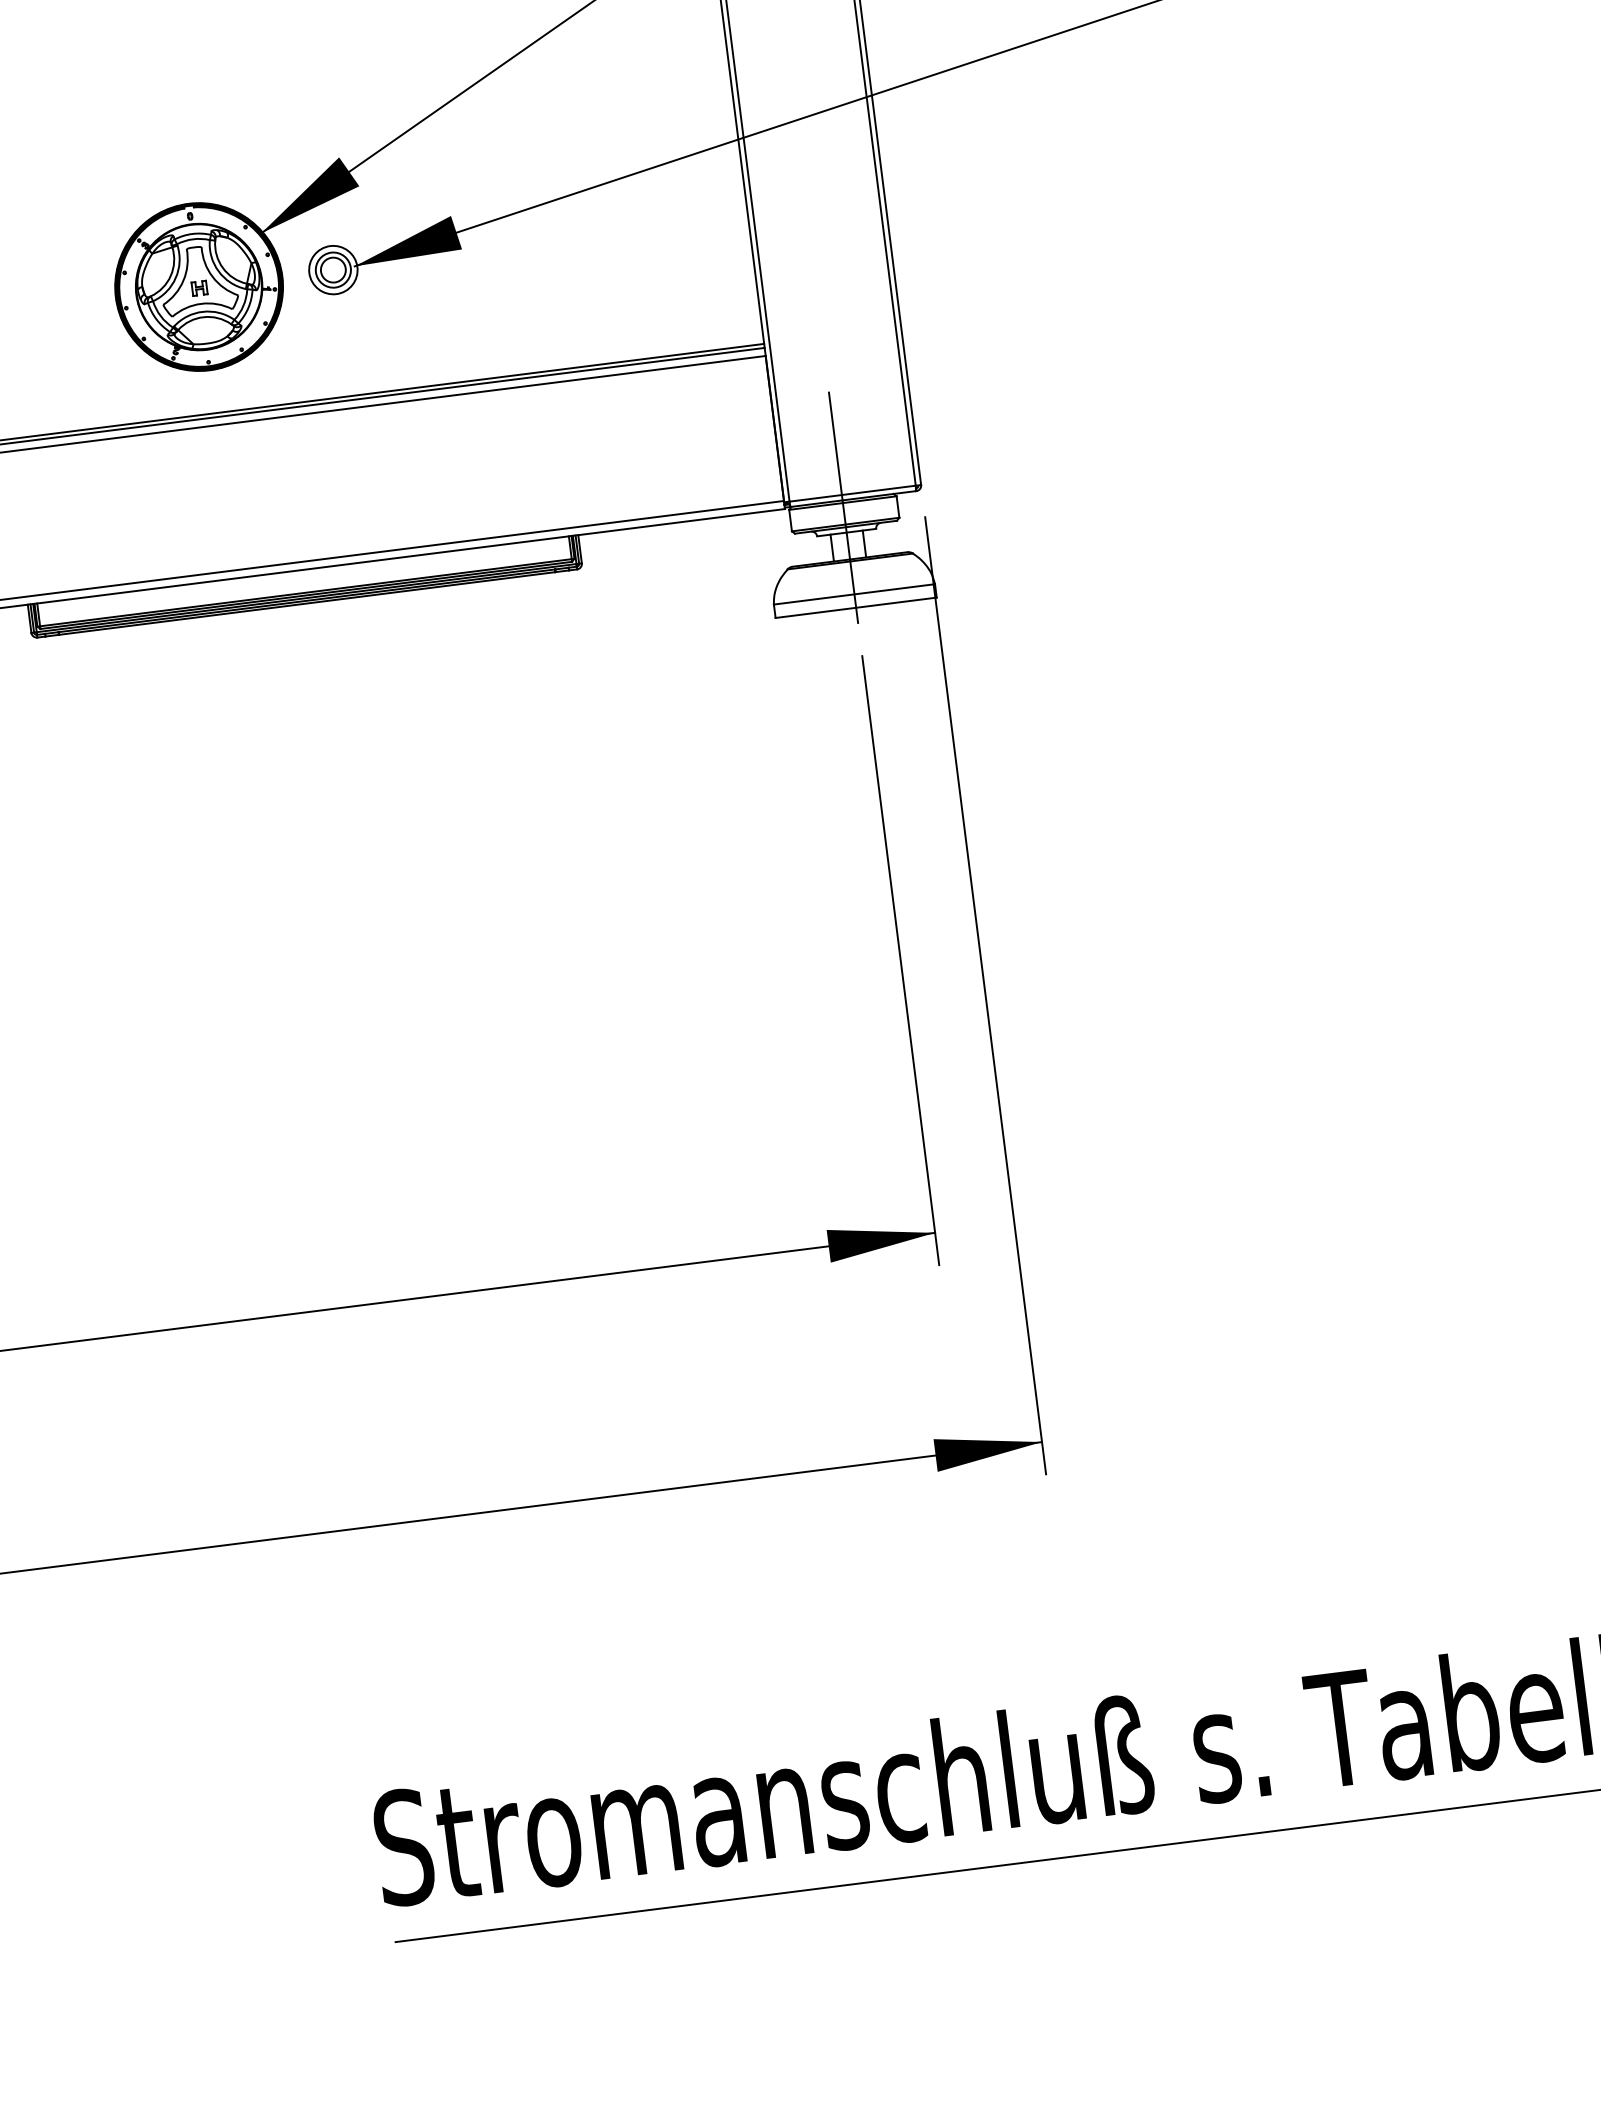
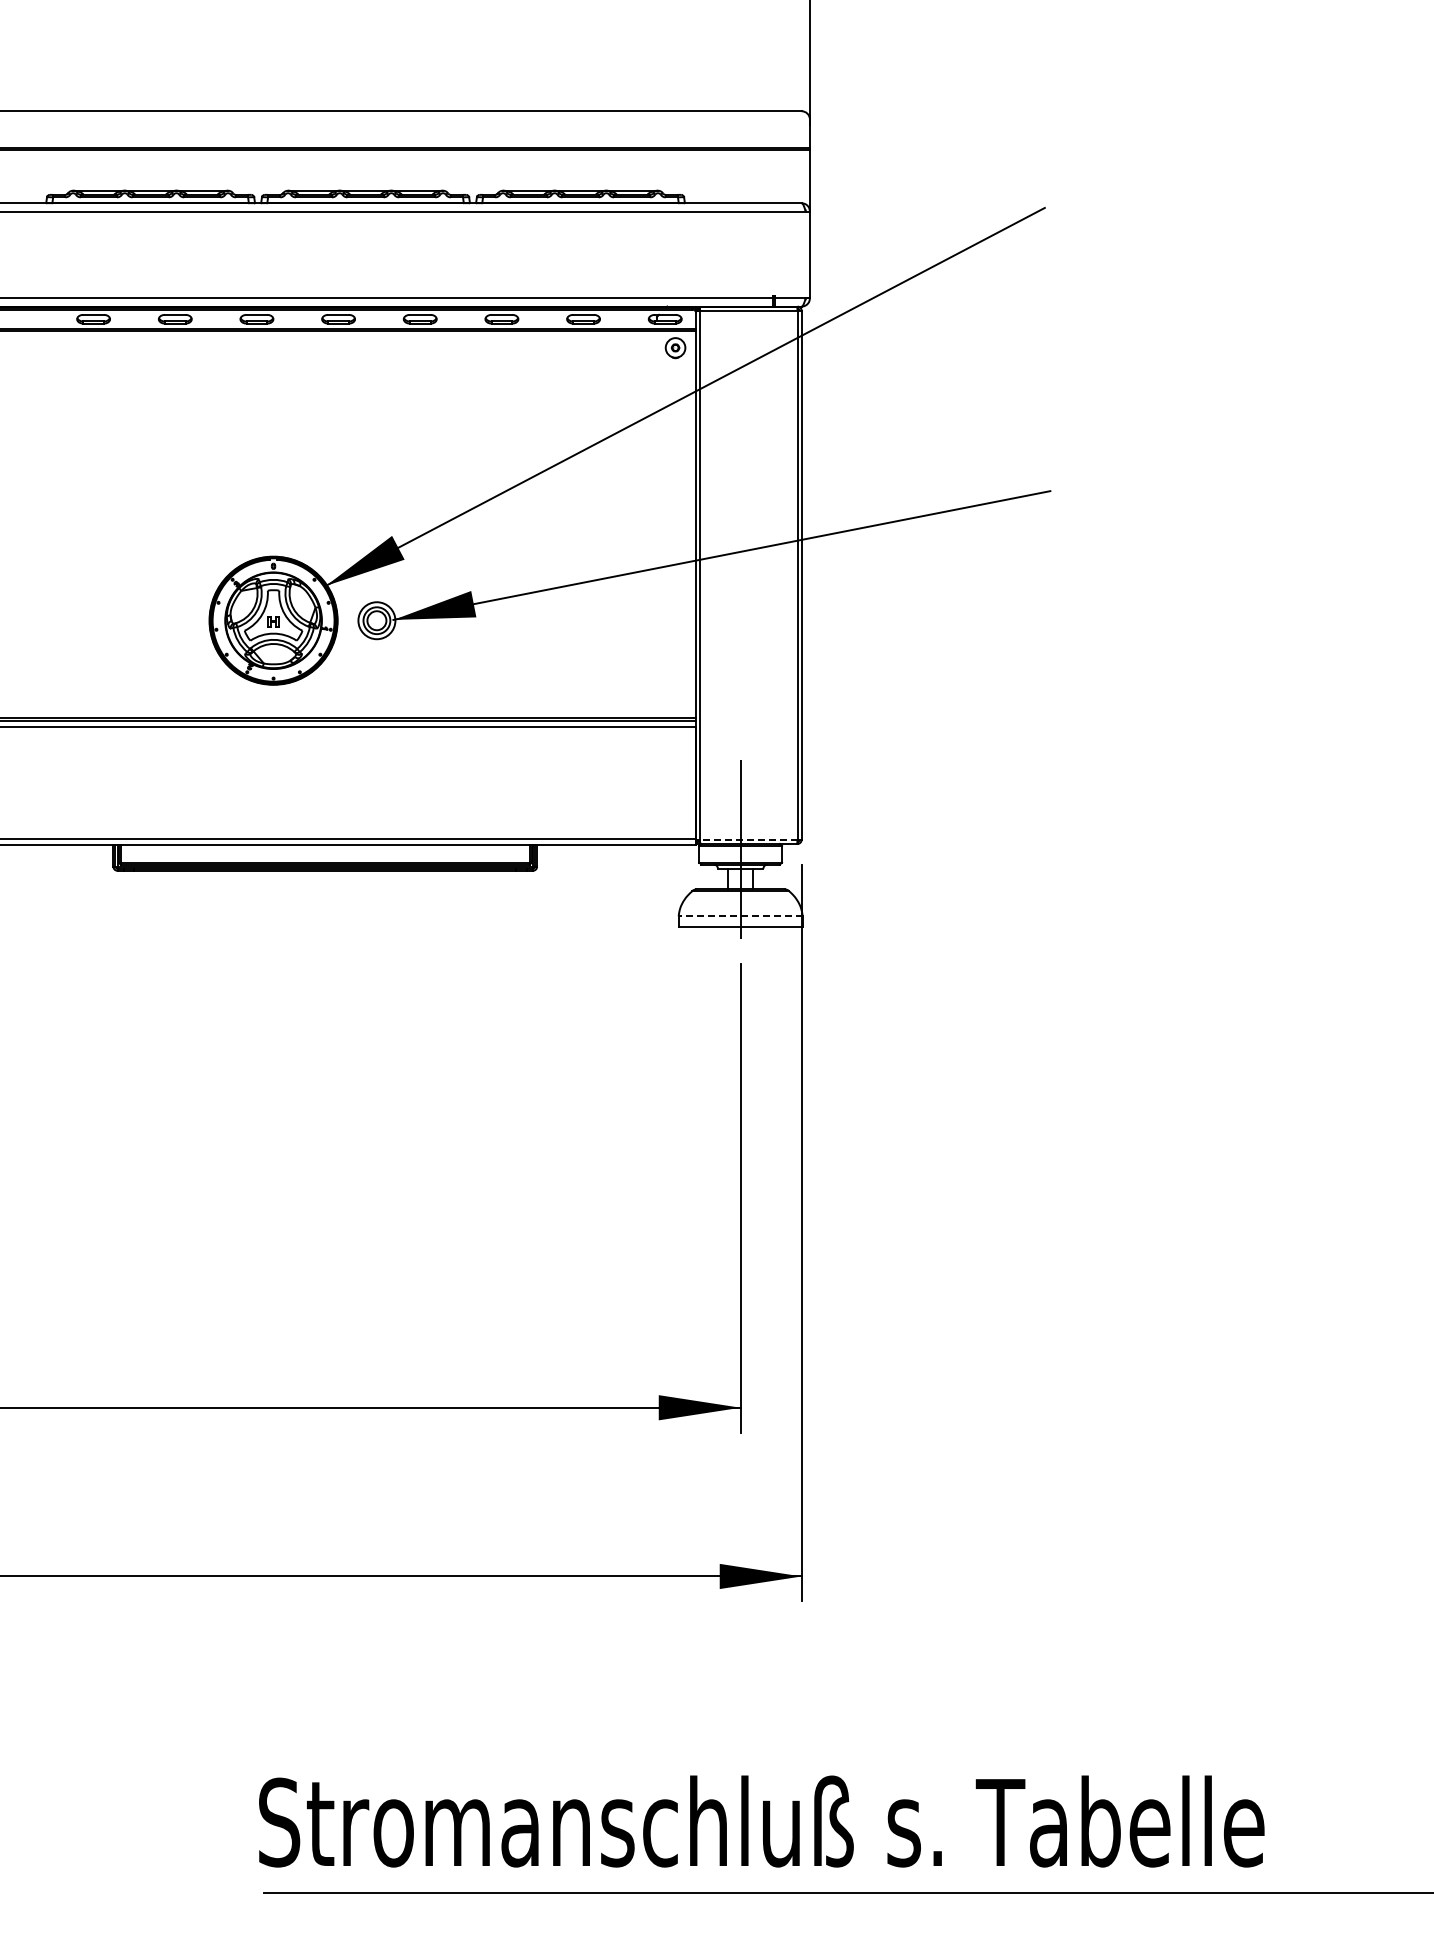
line: (852, 493) -> (748, 839), solid -> dashed
line: (854, 594) -> (740, 916), solid -> dashed

